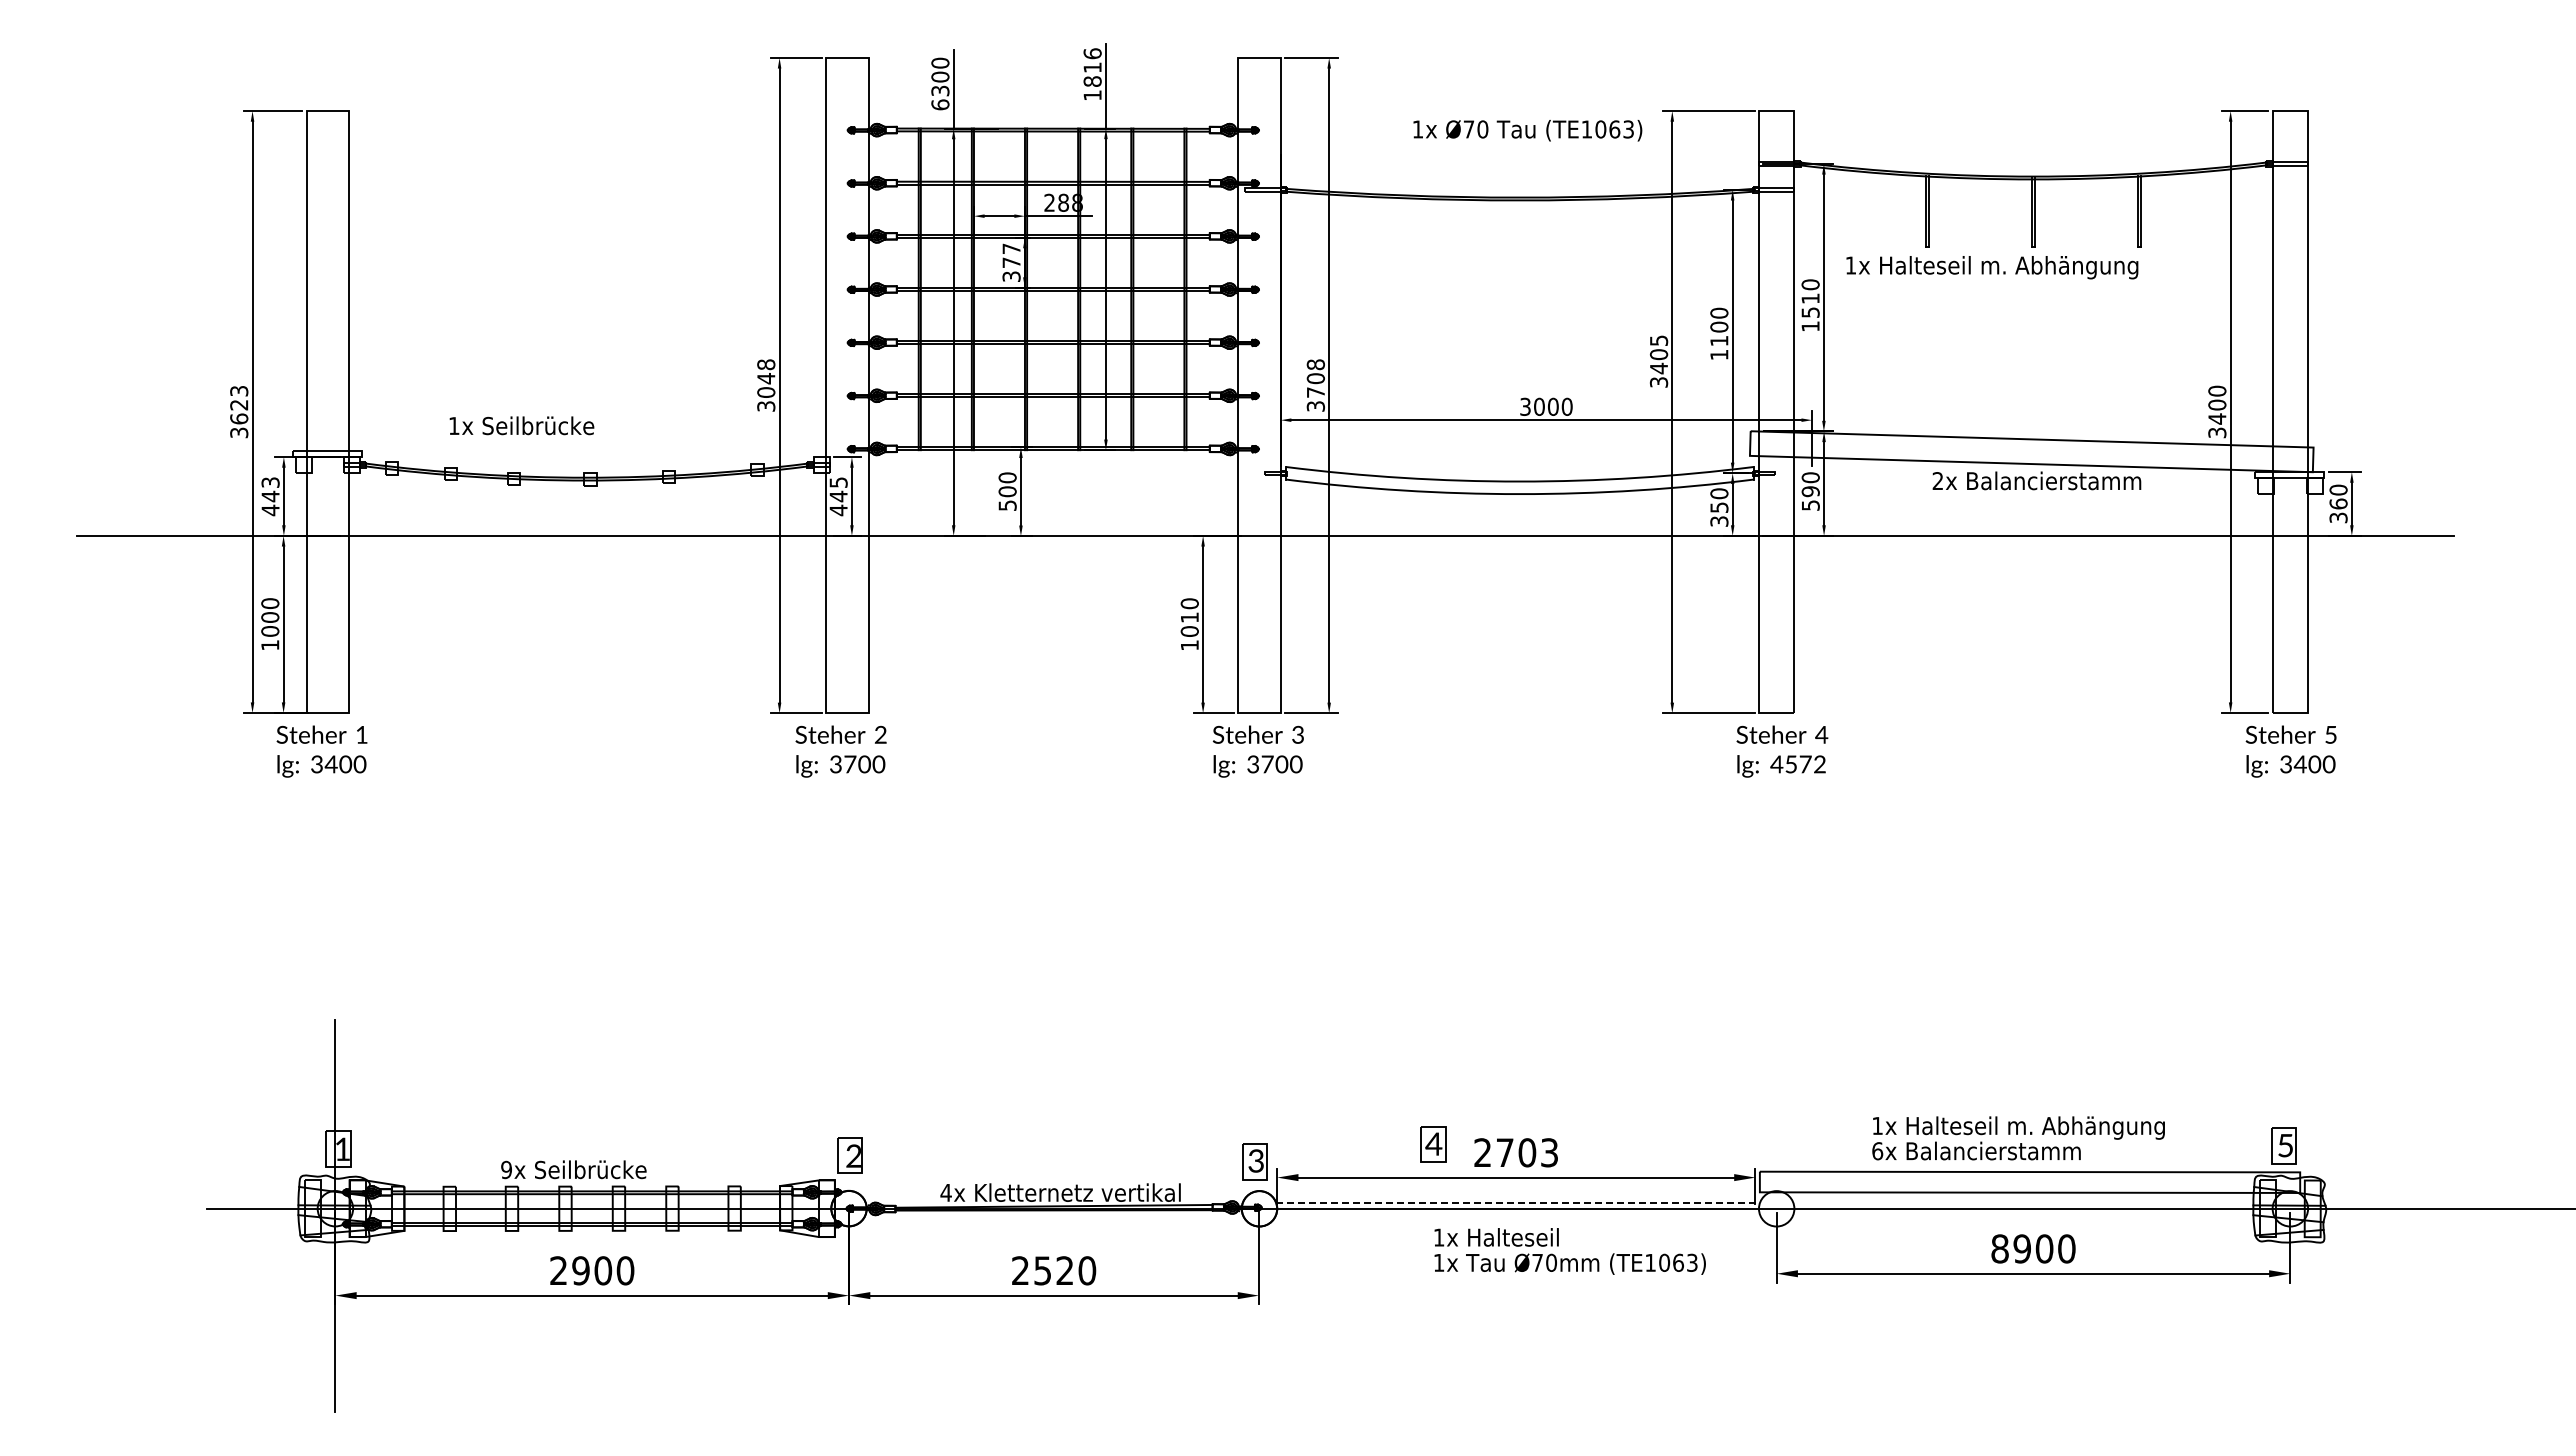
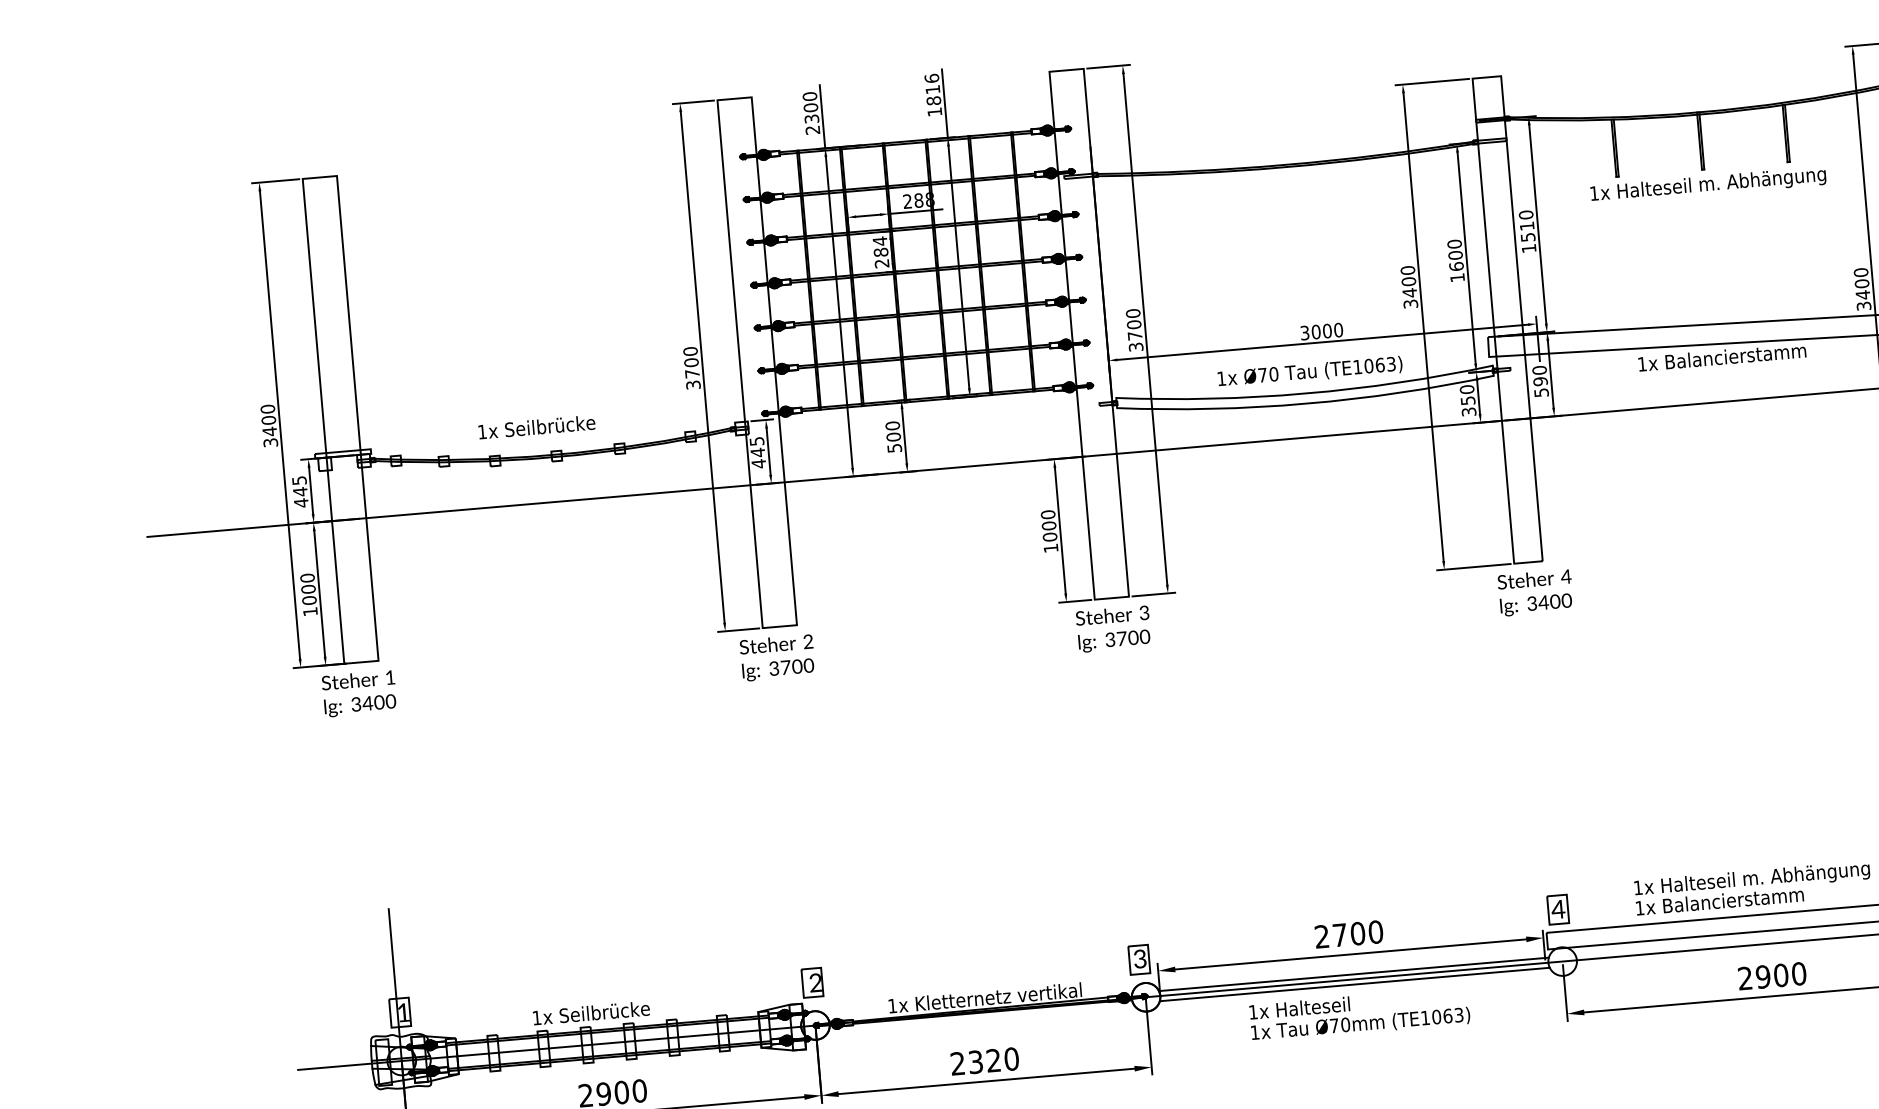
text: (940, 104) -> (812, 129), 6300 -> 2300
text: (1527, 130) -> (1309, 372), moved
text: (1011, 262) -> (881, 252), 377 -> 284
text: (1992, 267) -> (1708, 185), moved
text: (1658, 340) -> (1407, 270), 3405 -> 3400
text: (1719, 340) -> (1456, 266), 1100 -> 1600
text: (1315, 364) -> (1132, 313), 3708 -> 3700
text: (766, 378) -> (691, 362), 3048 -> 3700
text: (239, 404) -> (269, 419), 3623 -> 3400
text: (521, 425) -> (536, 426), moved
text: (1937, 480) -> (1641, 363), 2x -> 1x
text: (269, 482) -> (298, 480), 443 -> 445
text: (1189, 617) -> (1048, 525), 1010 -> 1000
text: (1798, 764) -> (1549, 602), 4572 -> 3400
part: (1433, 1144) -> (1558, 909), moved
text: (1877, 1151) -> (1639, 908), 6x -> 1x
text: (1549, 1152) -> (1375, 931), 2703 -> 2700
text: (506, 1169) -> (536, 1017), 9x -> 1x
text: (945, 1192) -> (892, 1005), 4x -> 1x
line: (1518, 1202) -> (1354, 974), dashed -> solid
line: (1518, 1215) -> (1355, 984), added
text: (1999, 1248) -> (1744, 978), 8900 -> 2900
text: (1569, 1251) -> (1359, 1014), moved
text: (1043, 1270) -> (976, 1061), 2520 -> 2320

